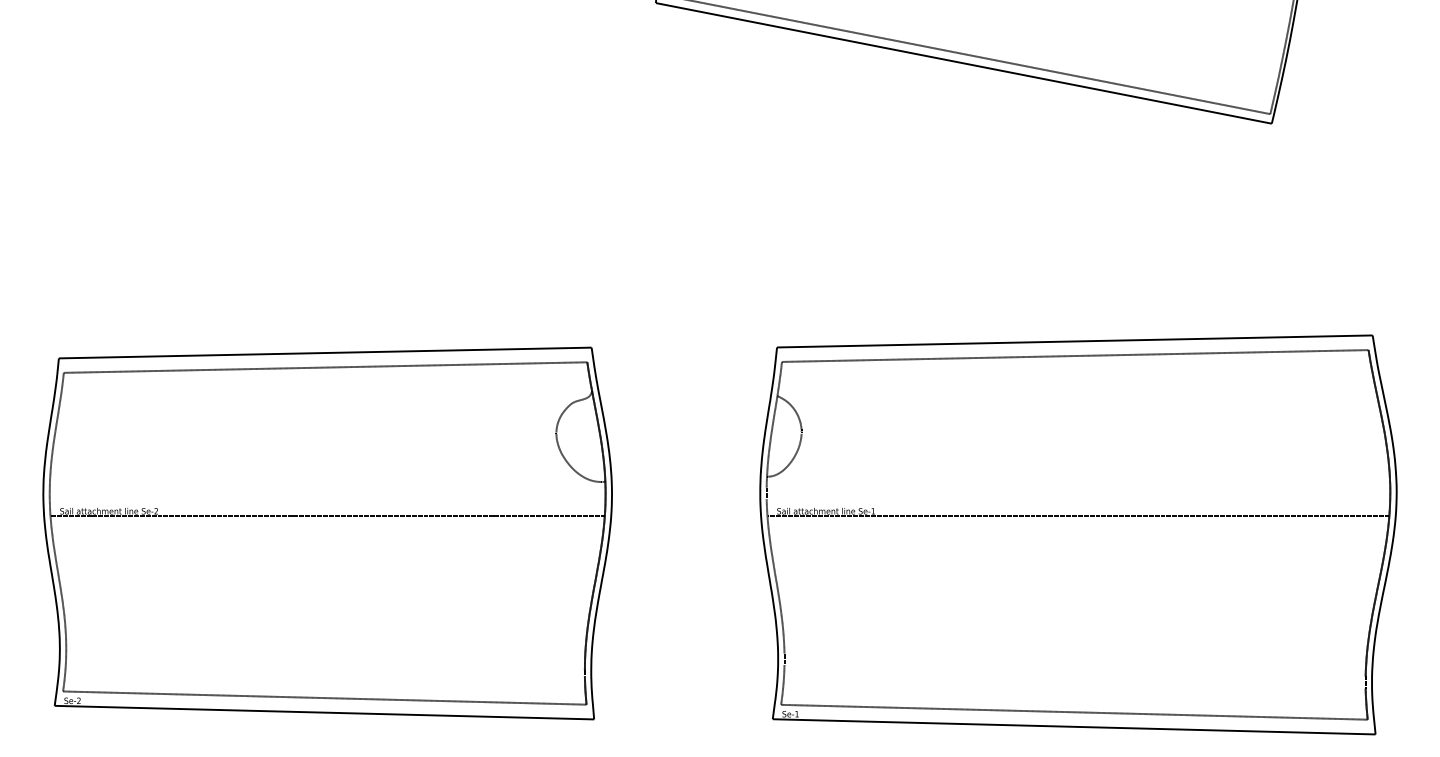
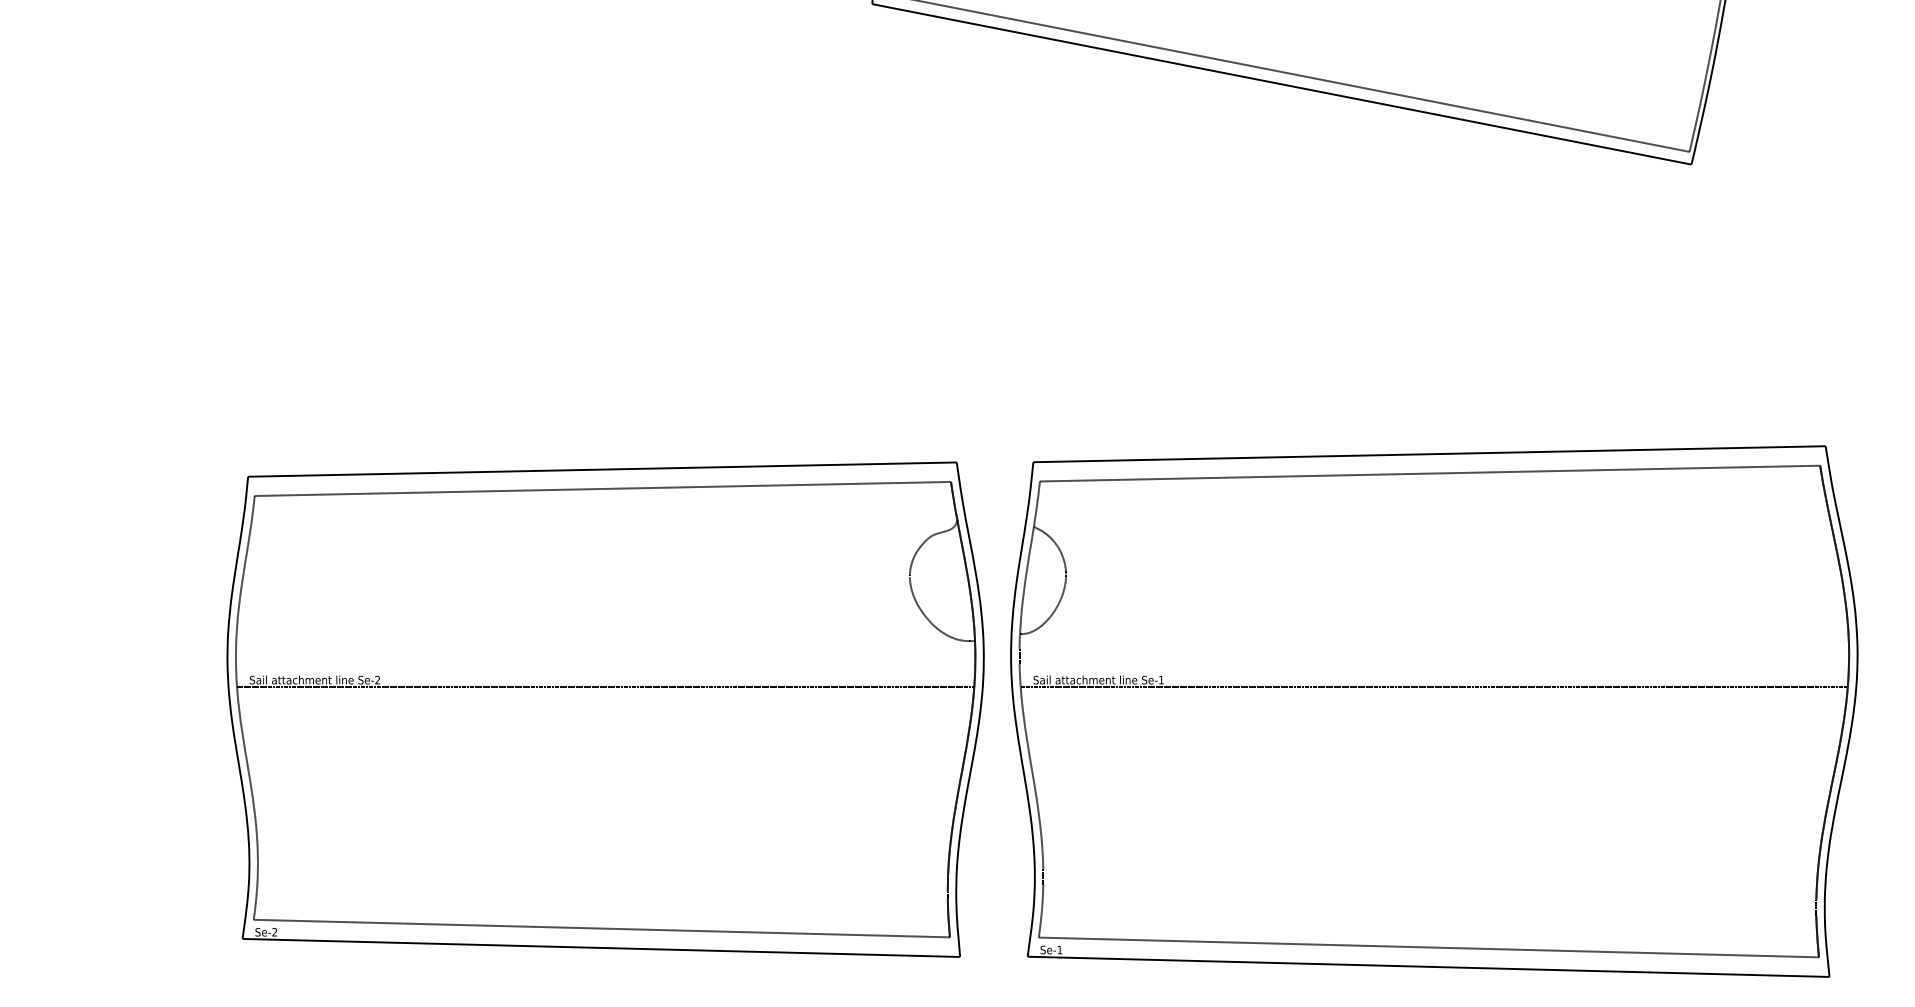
part: (327, 533) -> (605, 709), moved

